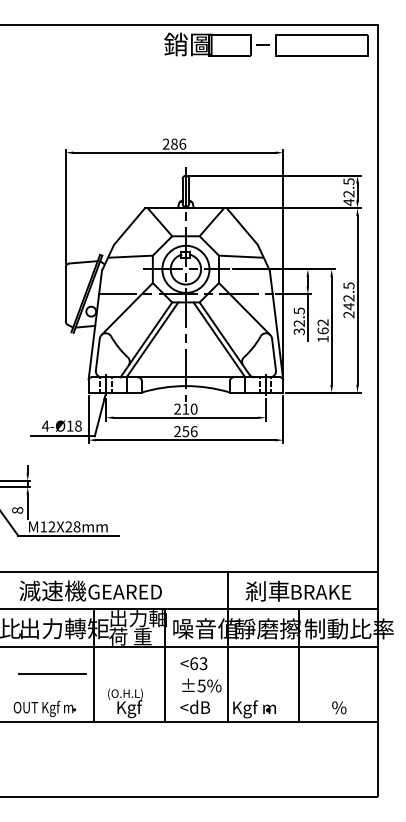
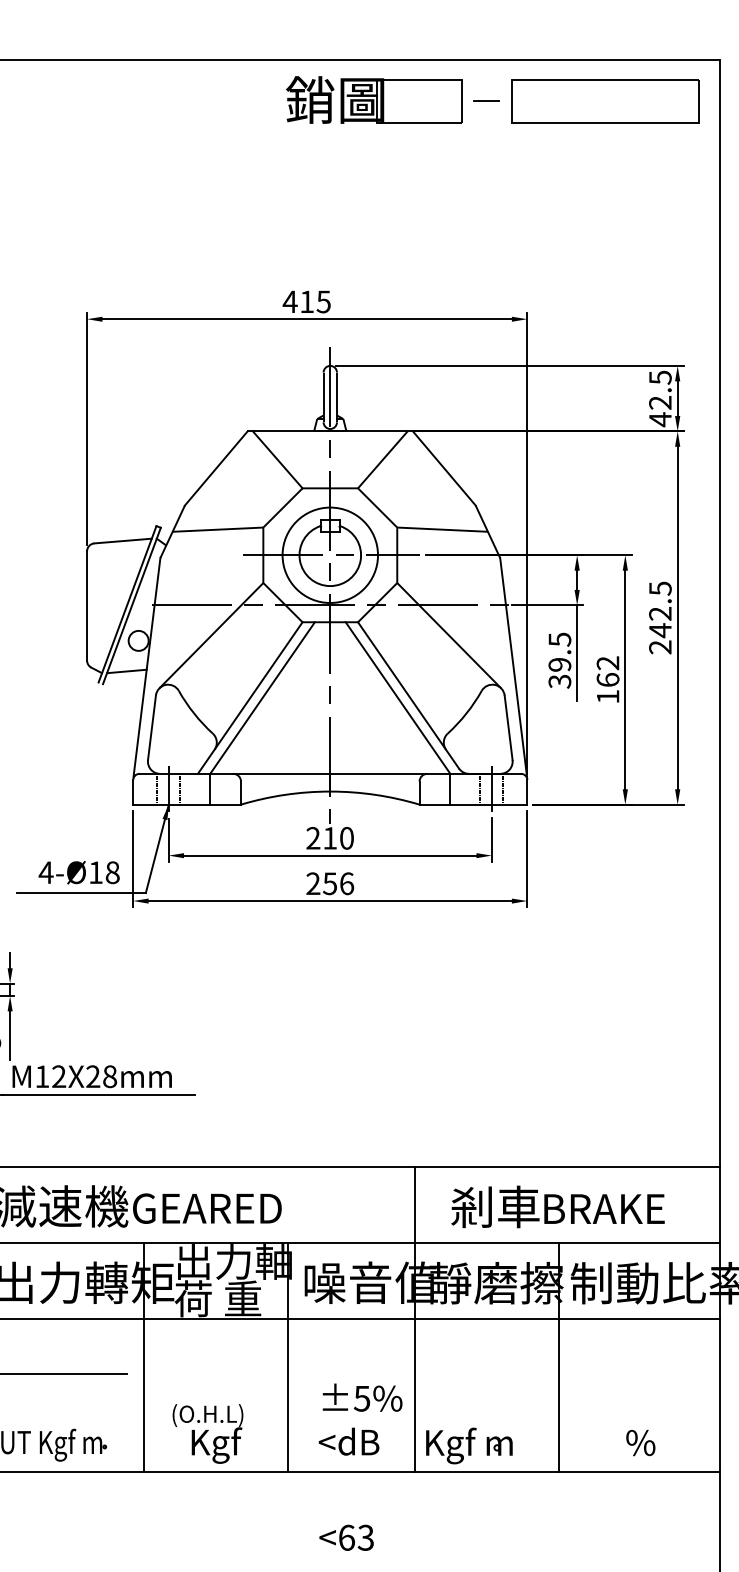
text: (174, 143) -> (307, 300), 286 -> 415
text: (299, 323) -> (560, 664), 32.5 -> 39.5
text: (193, 663) -> (345, 1537), moved

